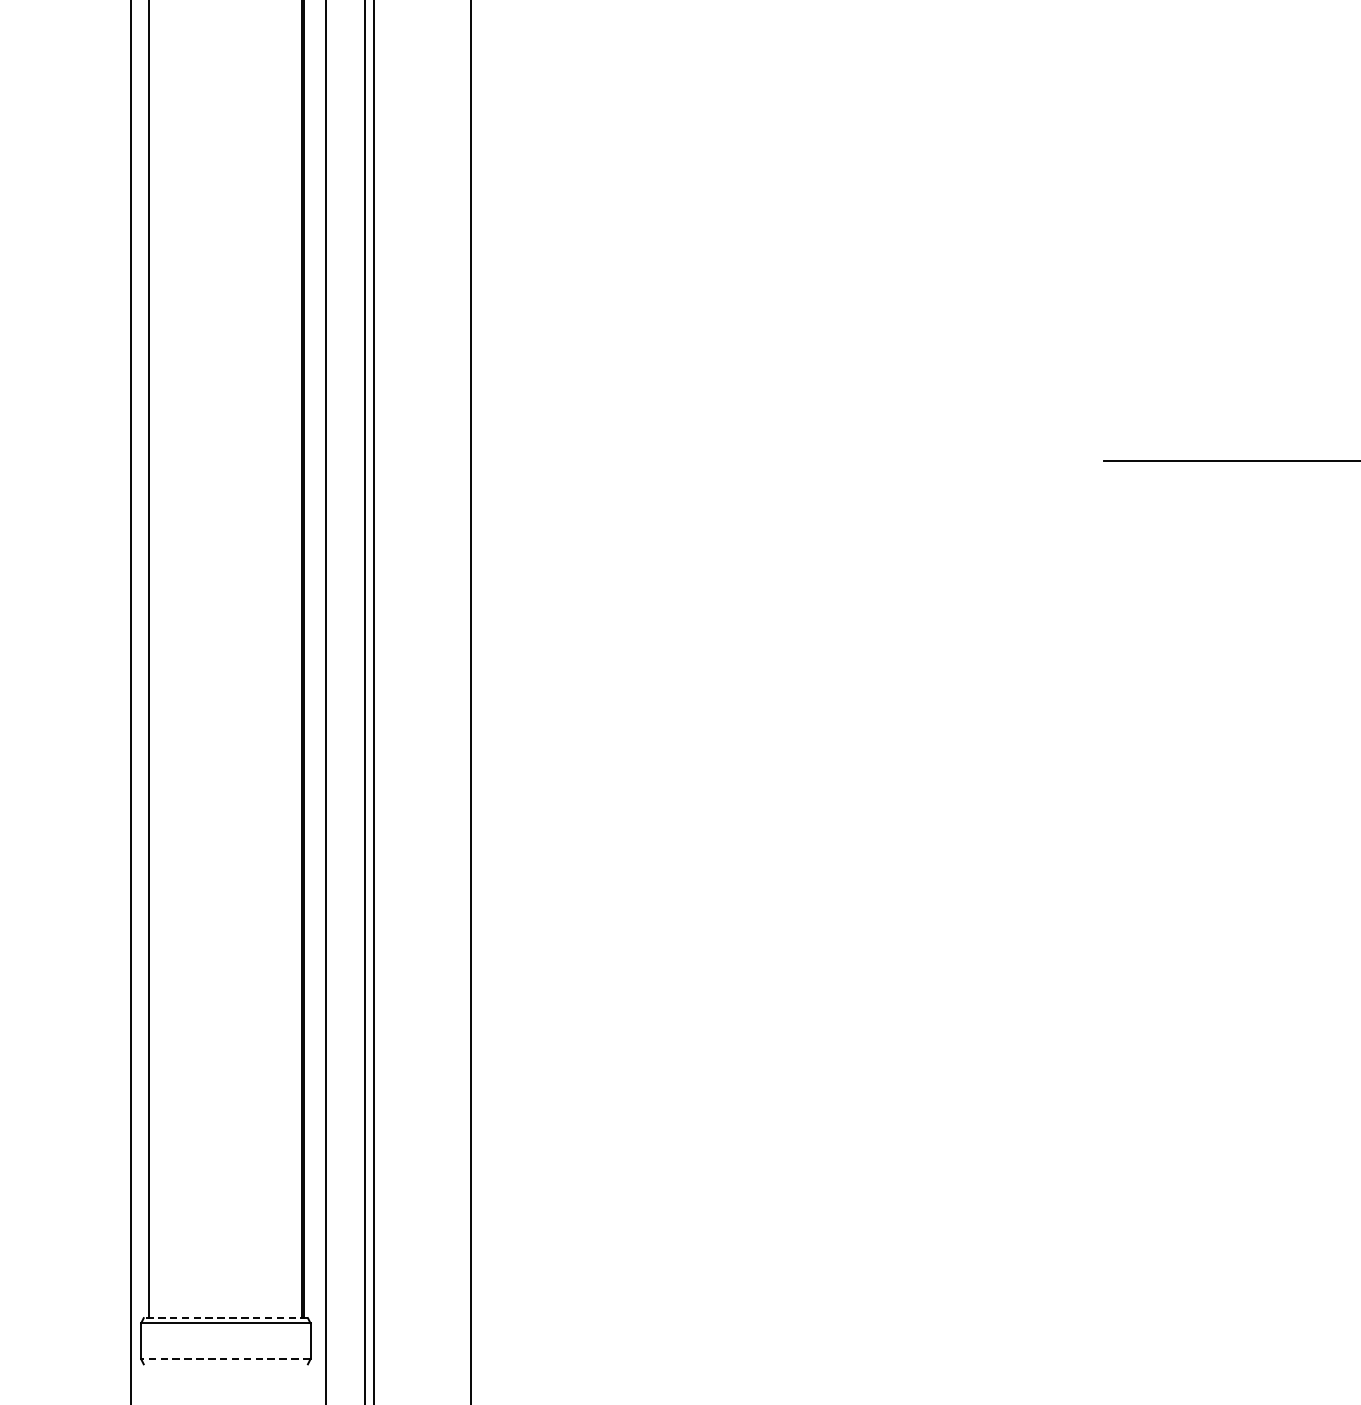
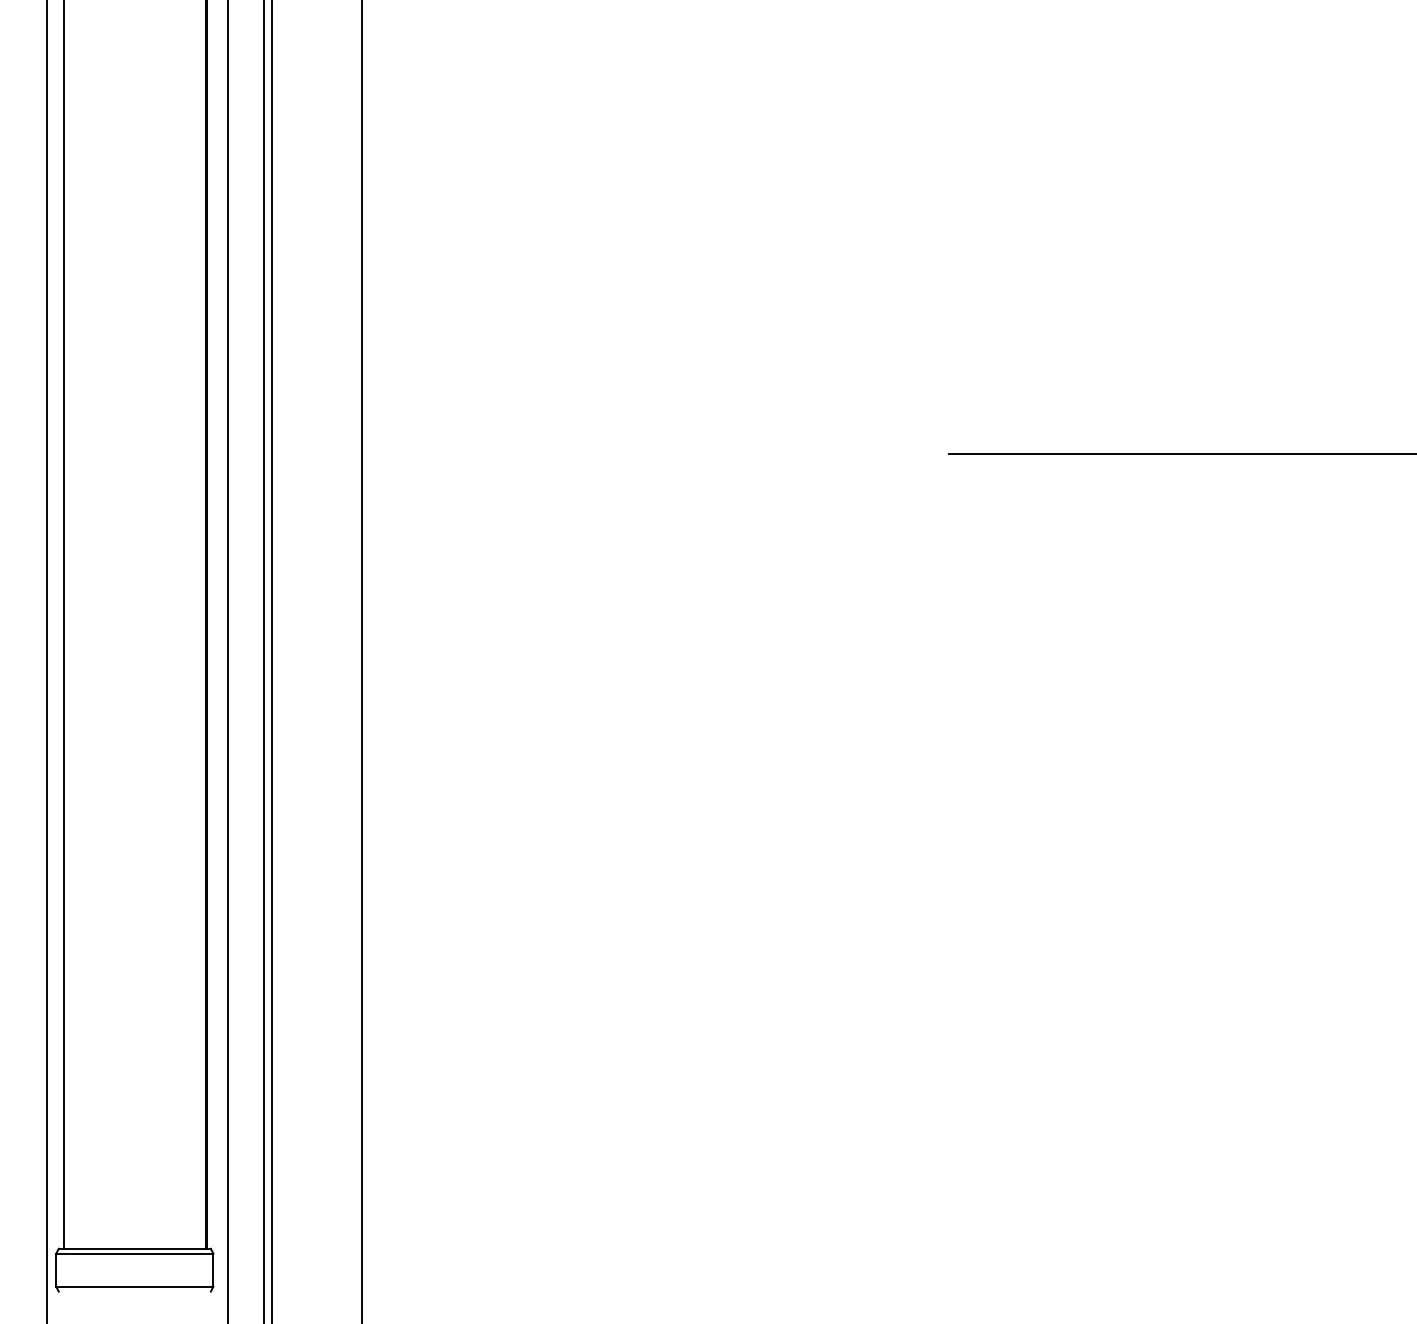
line: (225, 1317) -> (134, 1248), dashed -> solid
line: (225, 1358) -> (134, 1286), dashed -> solid

